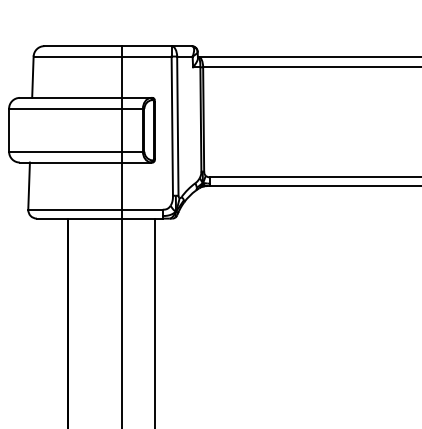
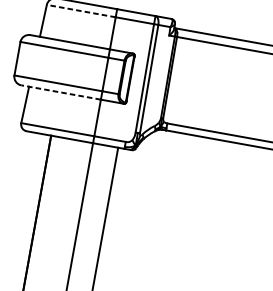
line: (77, 56) -> (80, 10), solid -> dashed
line: (70, 162) -> (60, 92), solid -> dashed

